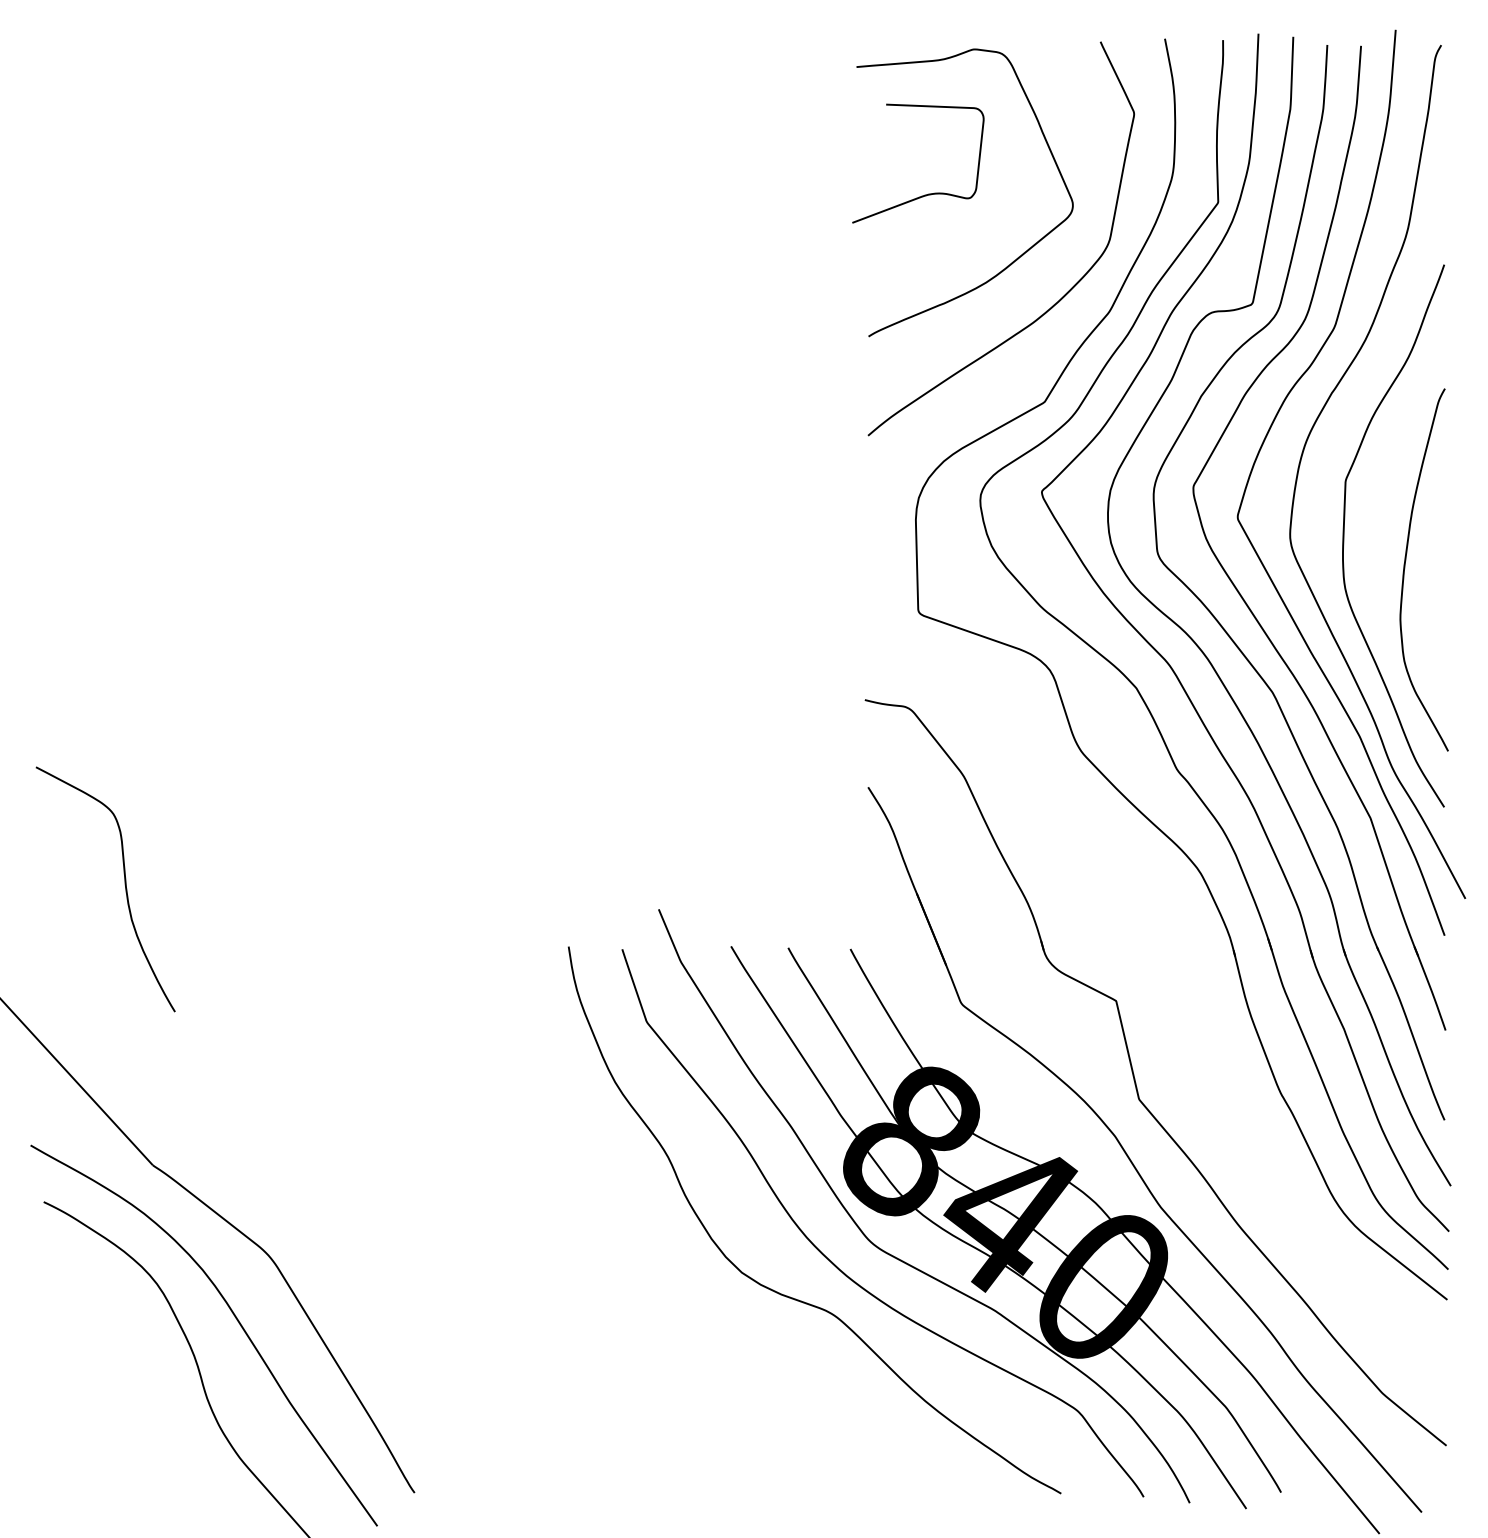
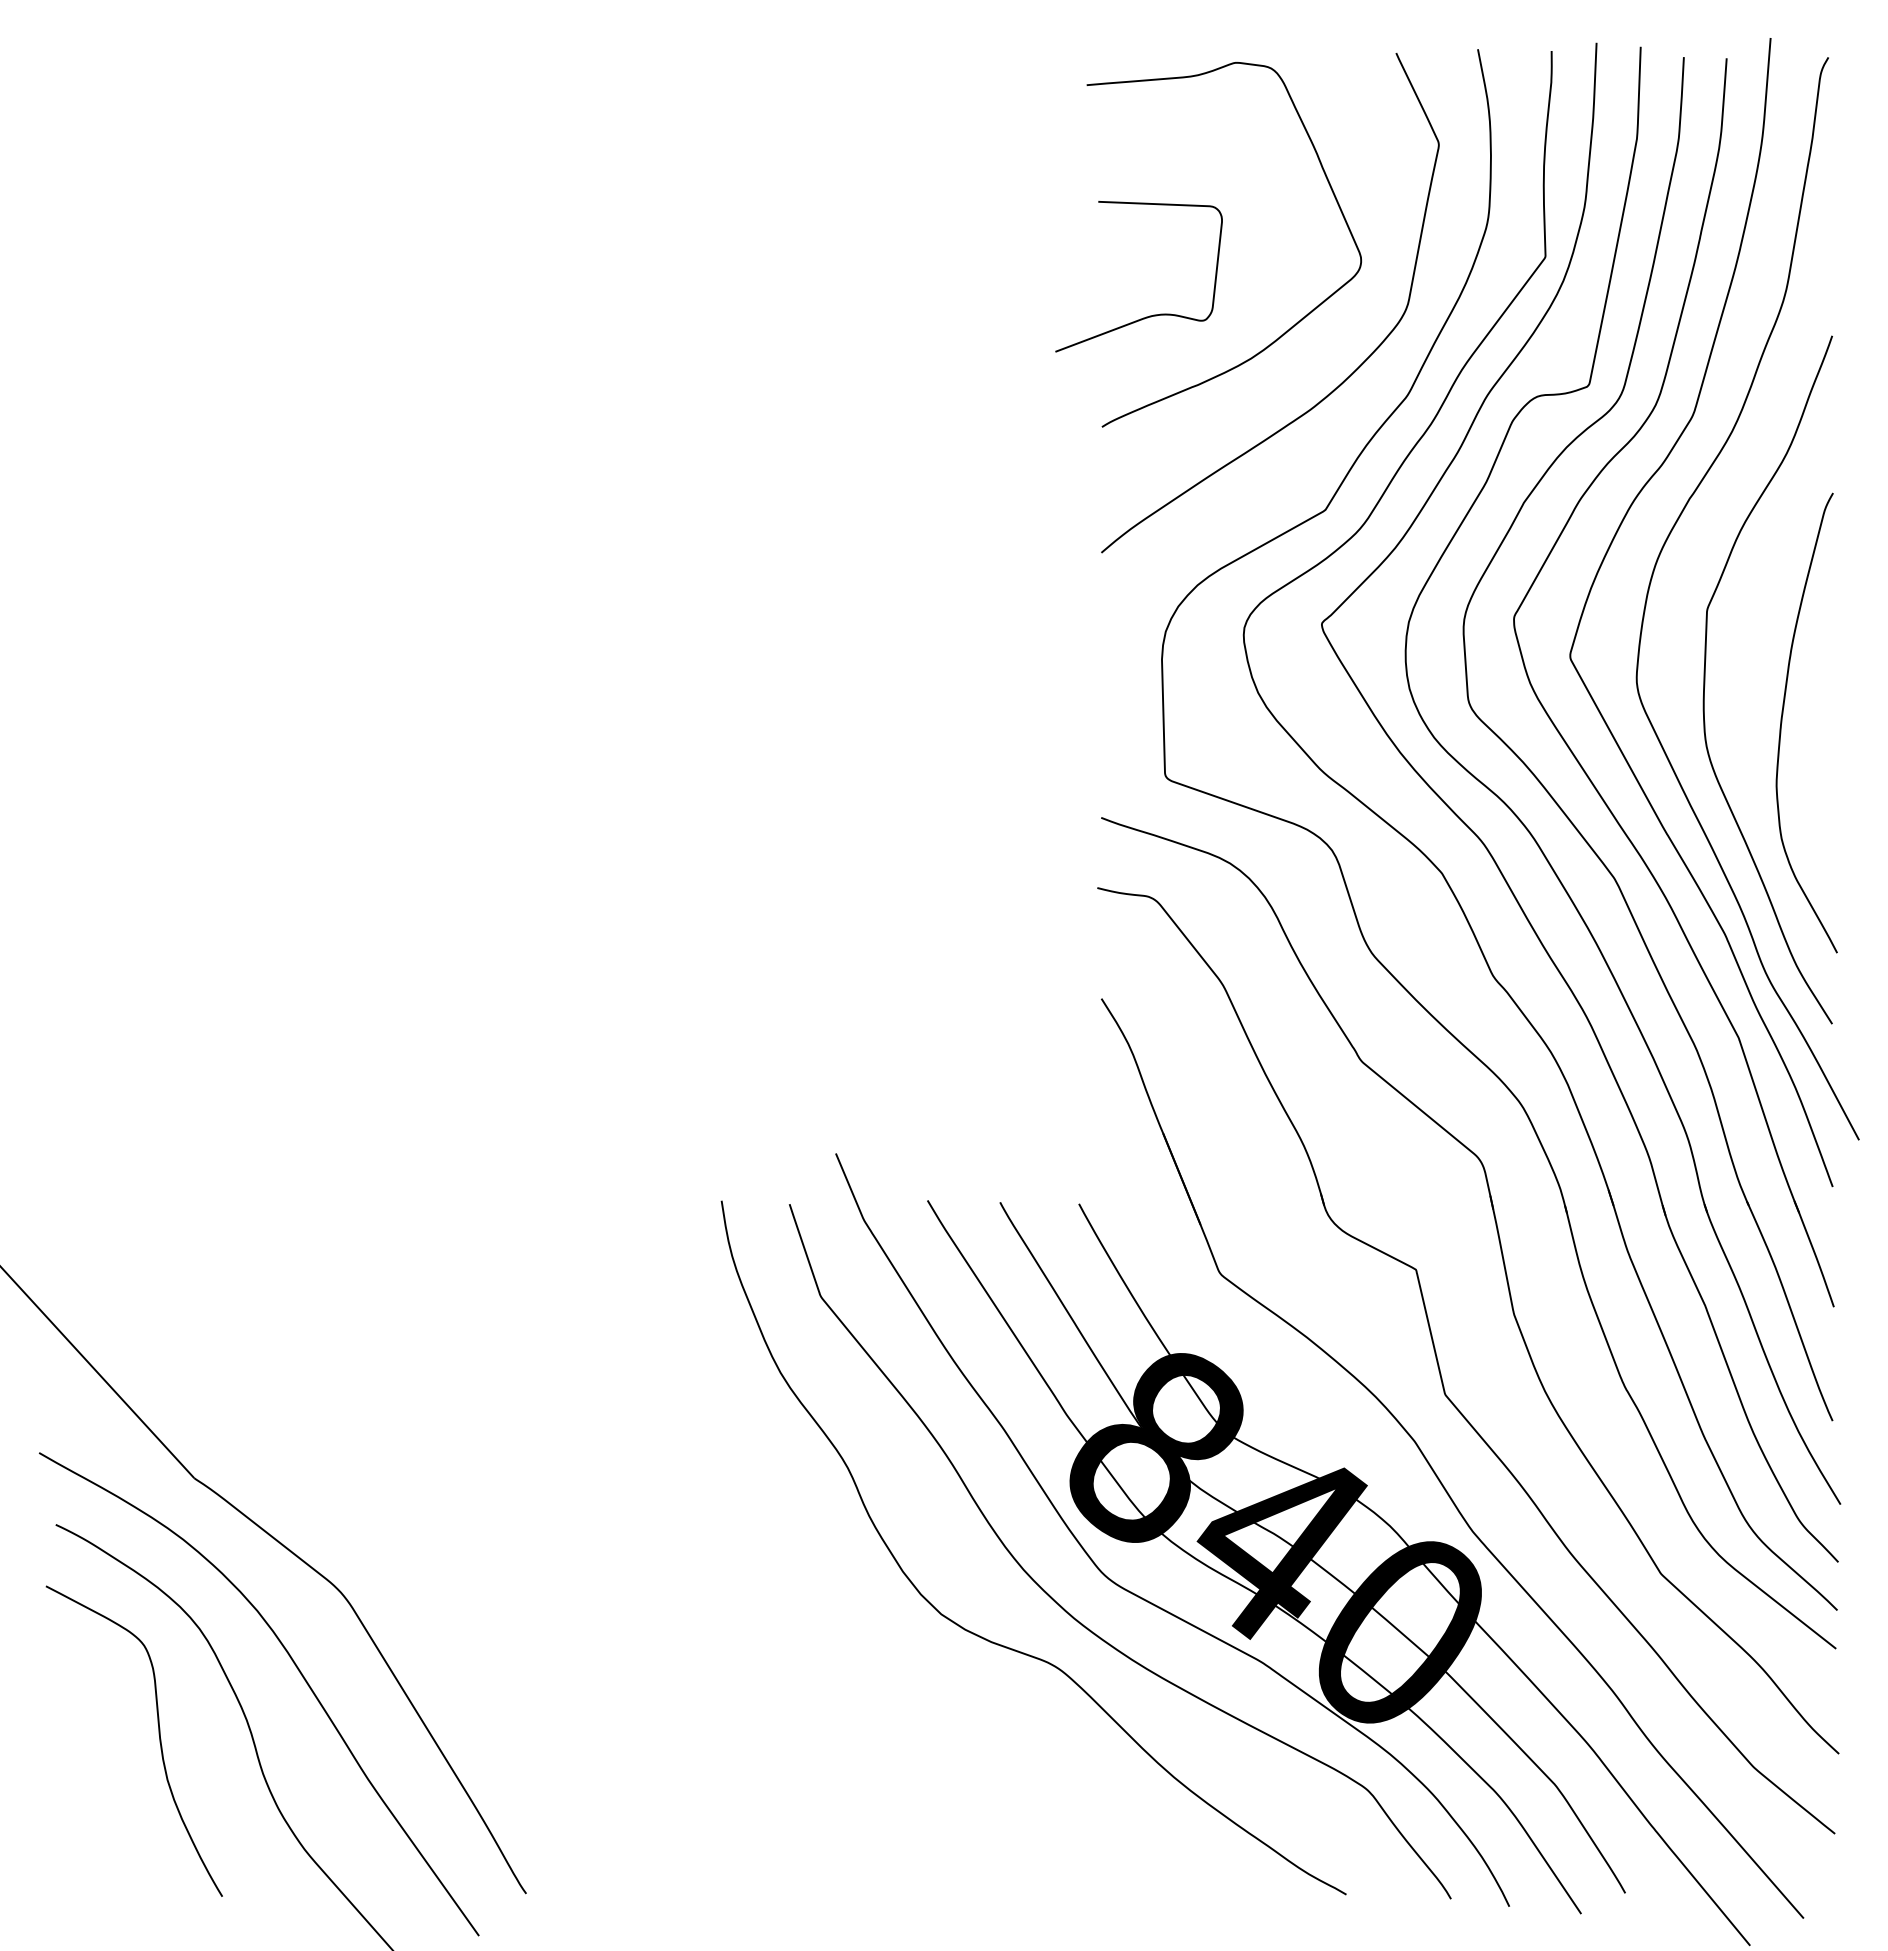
curve: (926, 194) -> (1149, 315), moved
curve: (124, 884) -> (158, 1734), moved
part: (1186, 1007) -> (1505, 1277), added

